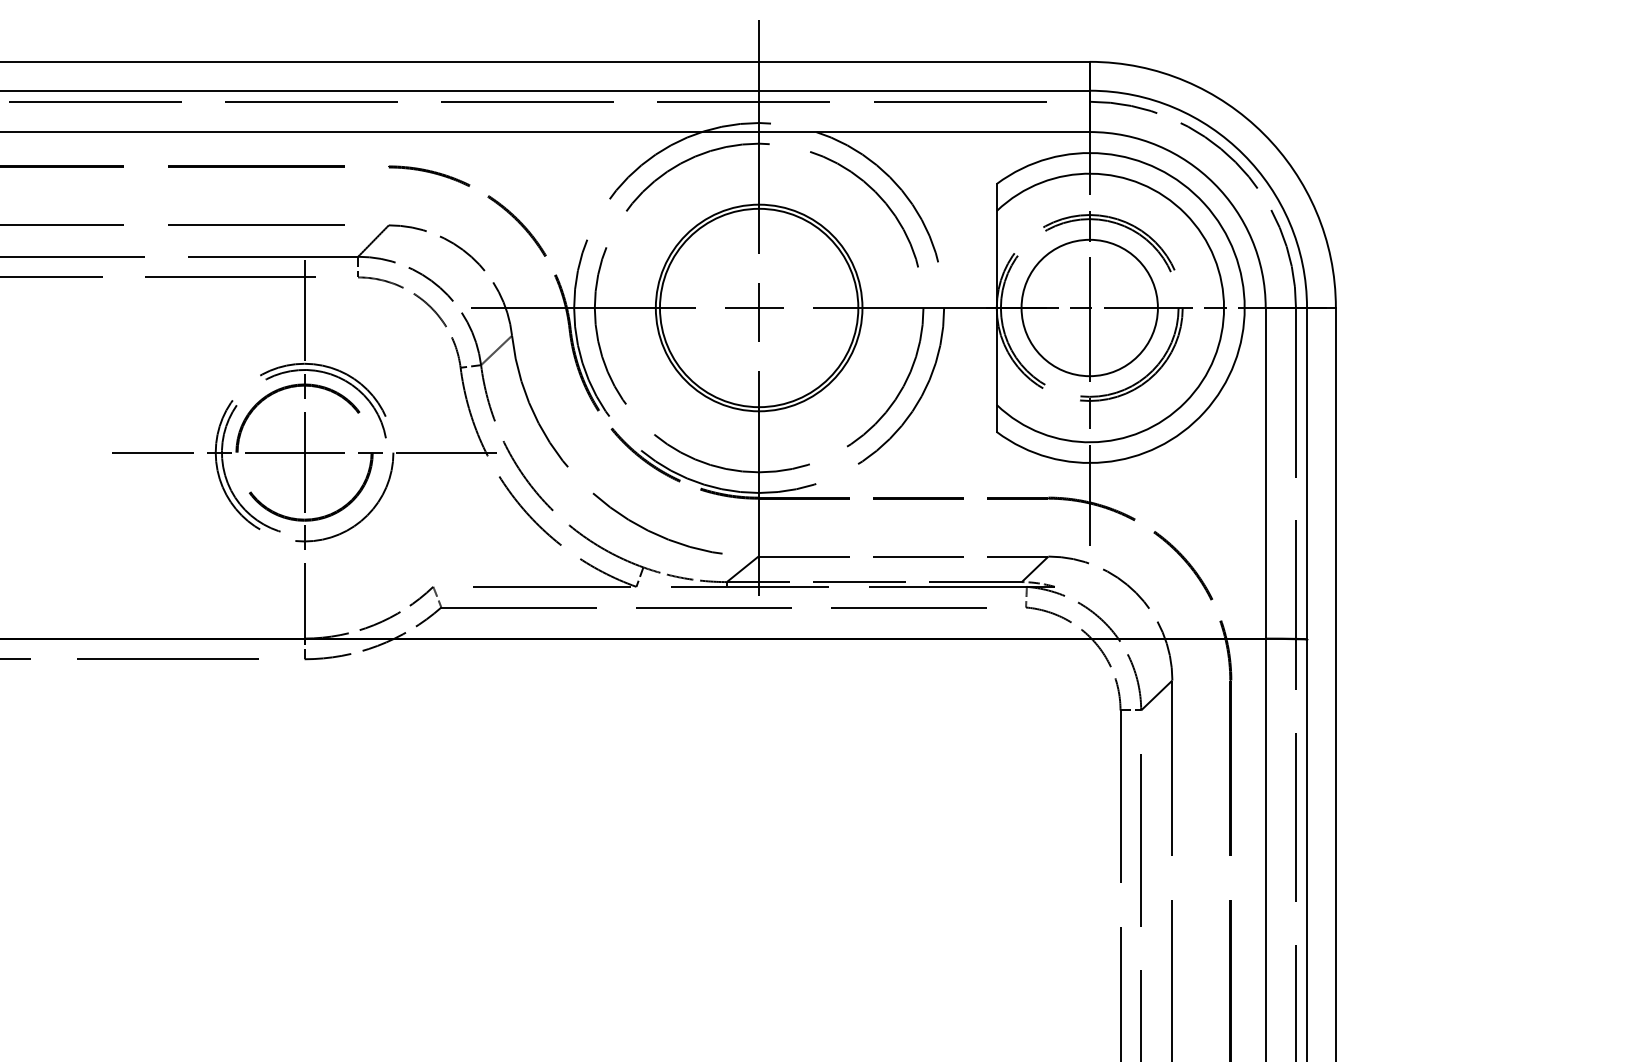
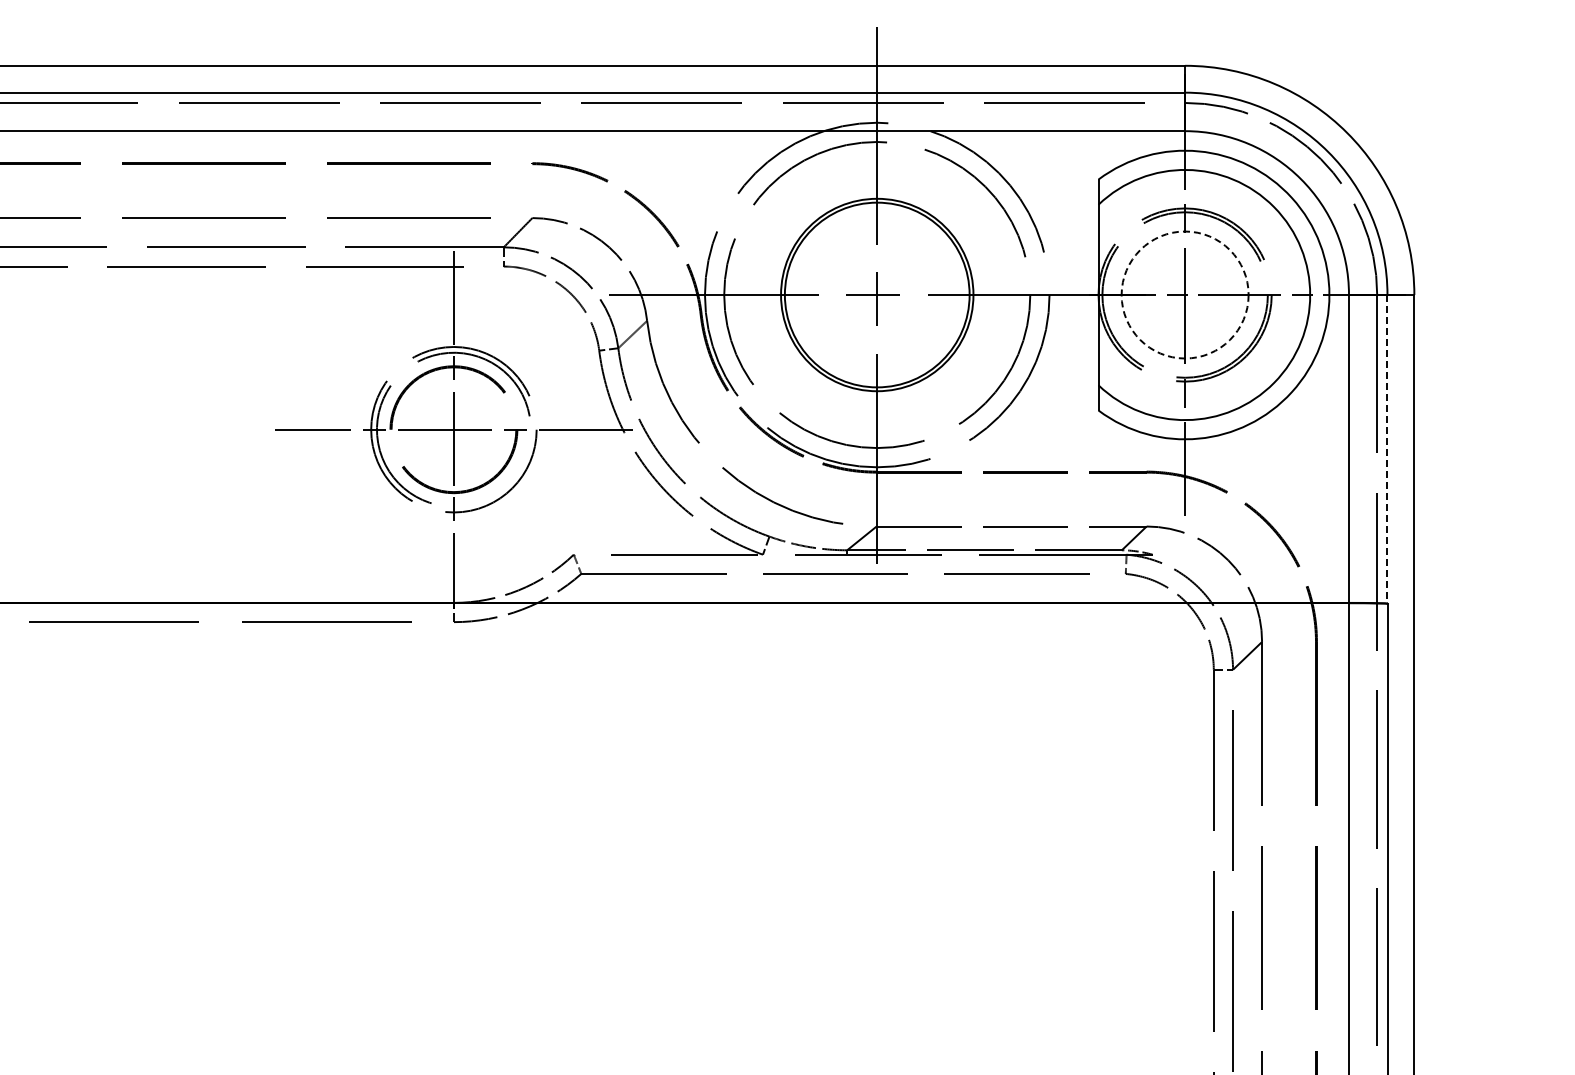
circle: (1089, 307) -> (1184, 294), solid -> dashed
line: (1307, 473) -> (1387, 449), solid -> dashed

